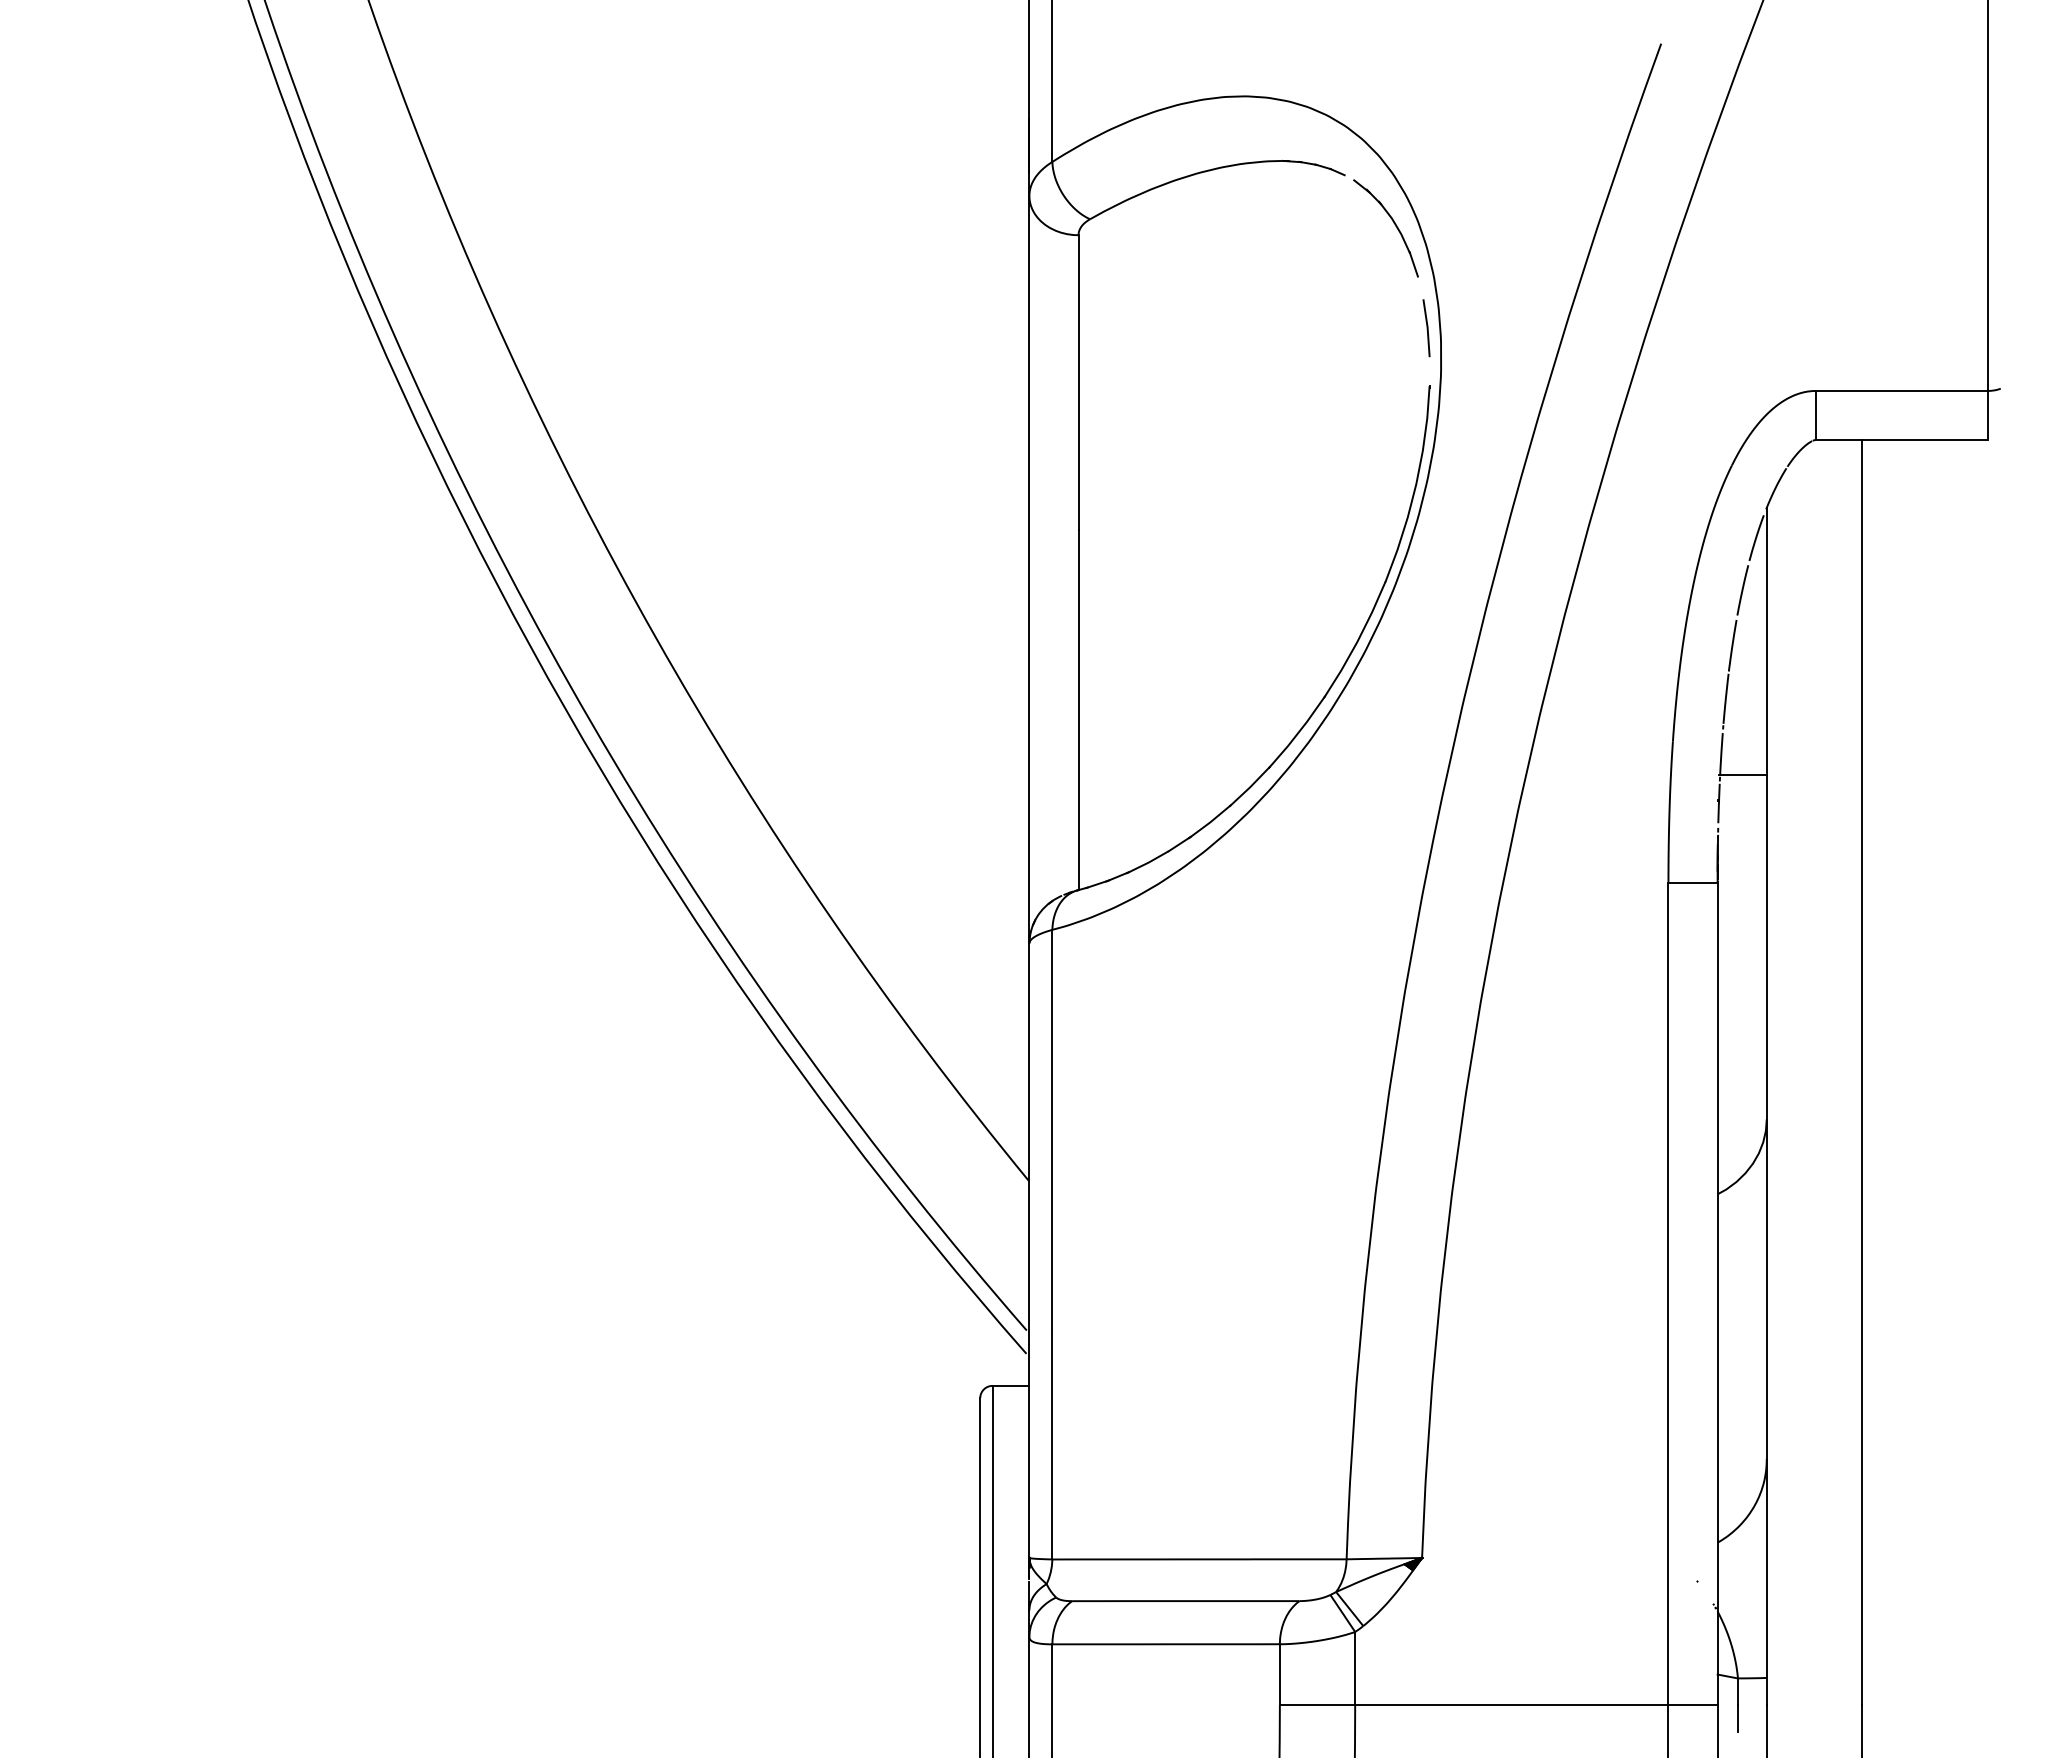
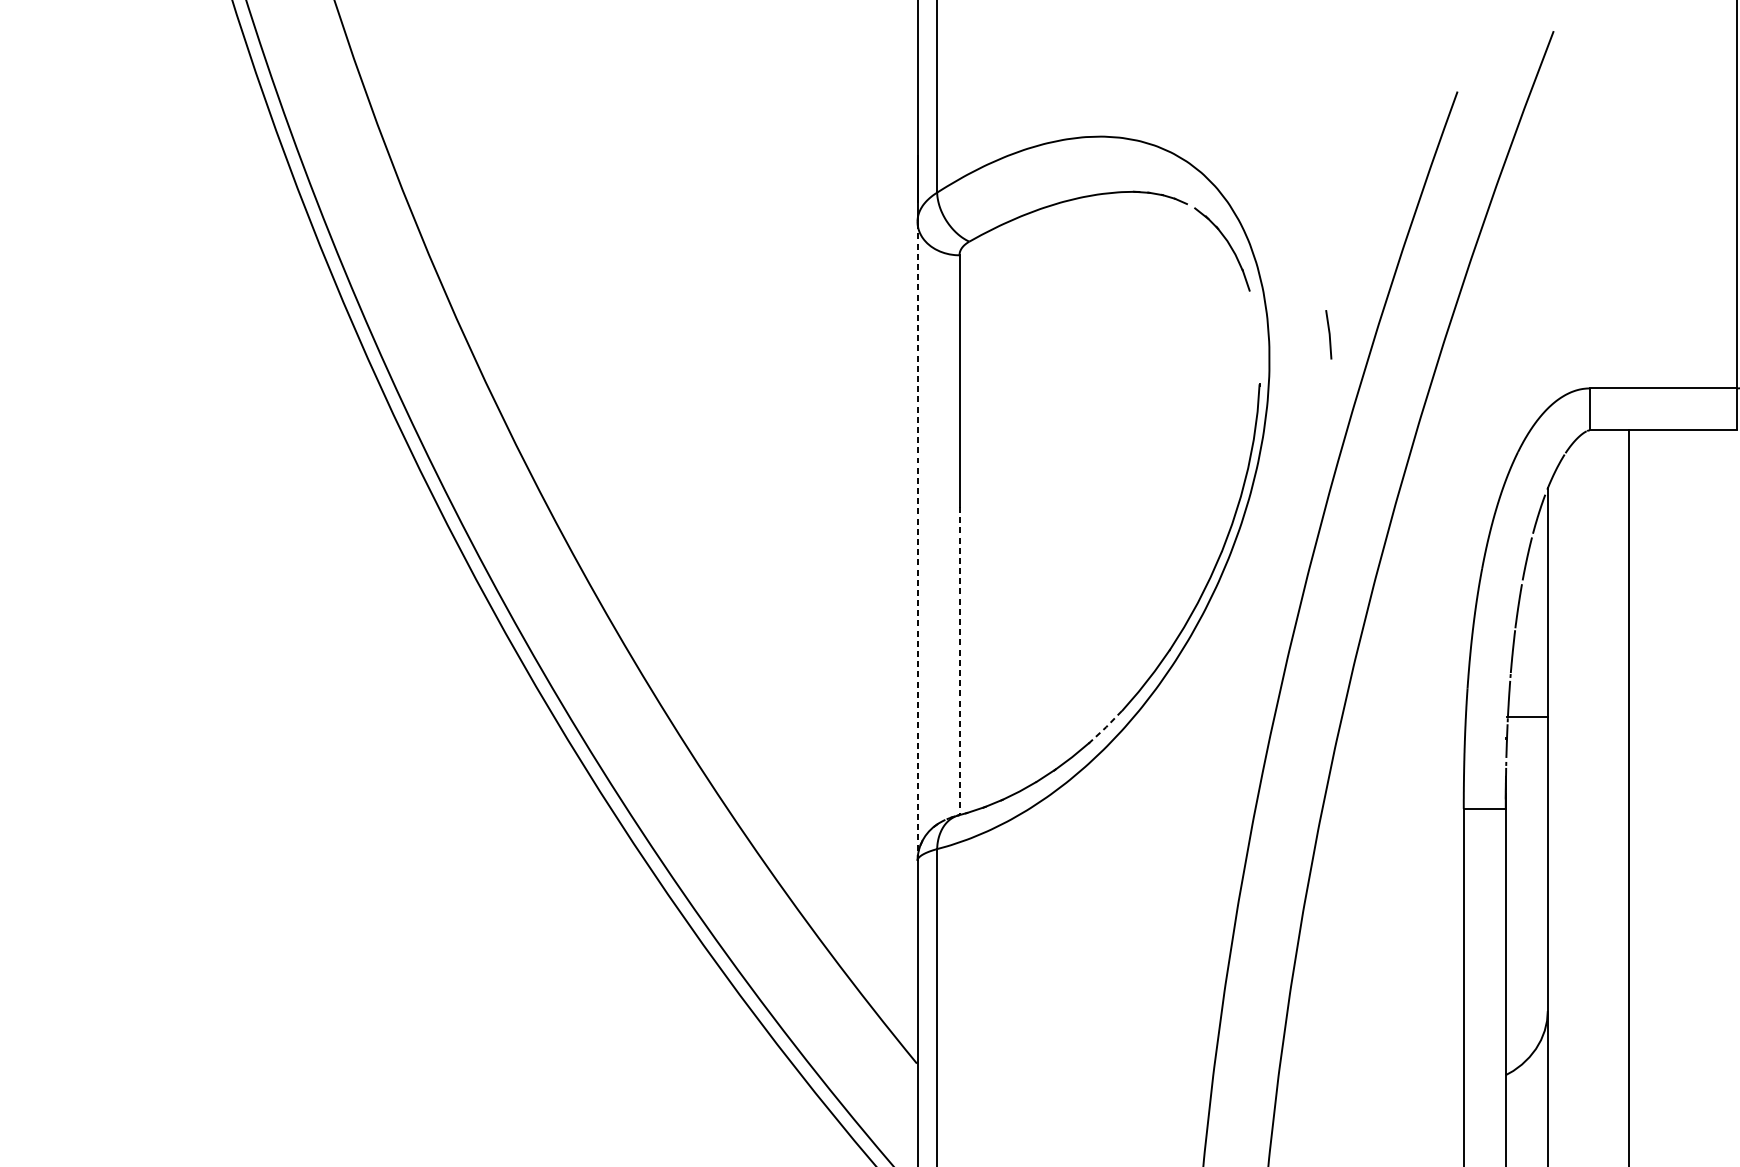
line: (1426, 328) -> (1328, 335), moved
line: (1029, 569) -> (917, 541), solid -> dashed
line: (1078, 710) -> (959, 661), solid -> dashed
line: (1250, 787) -> (1106, 727), solid -> dashed

